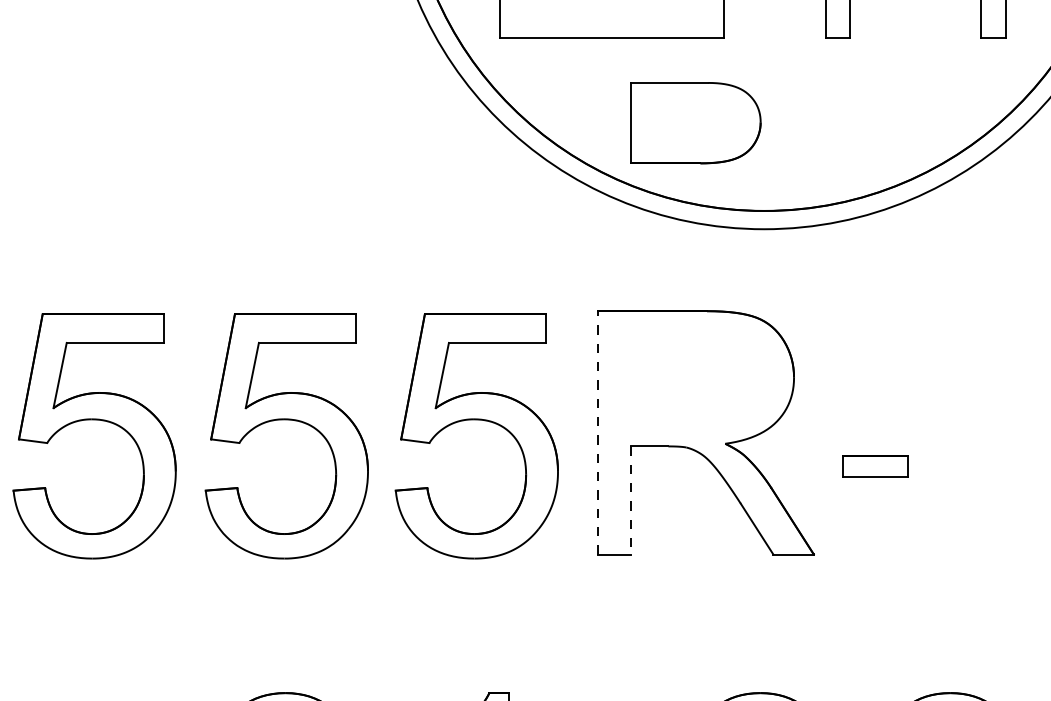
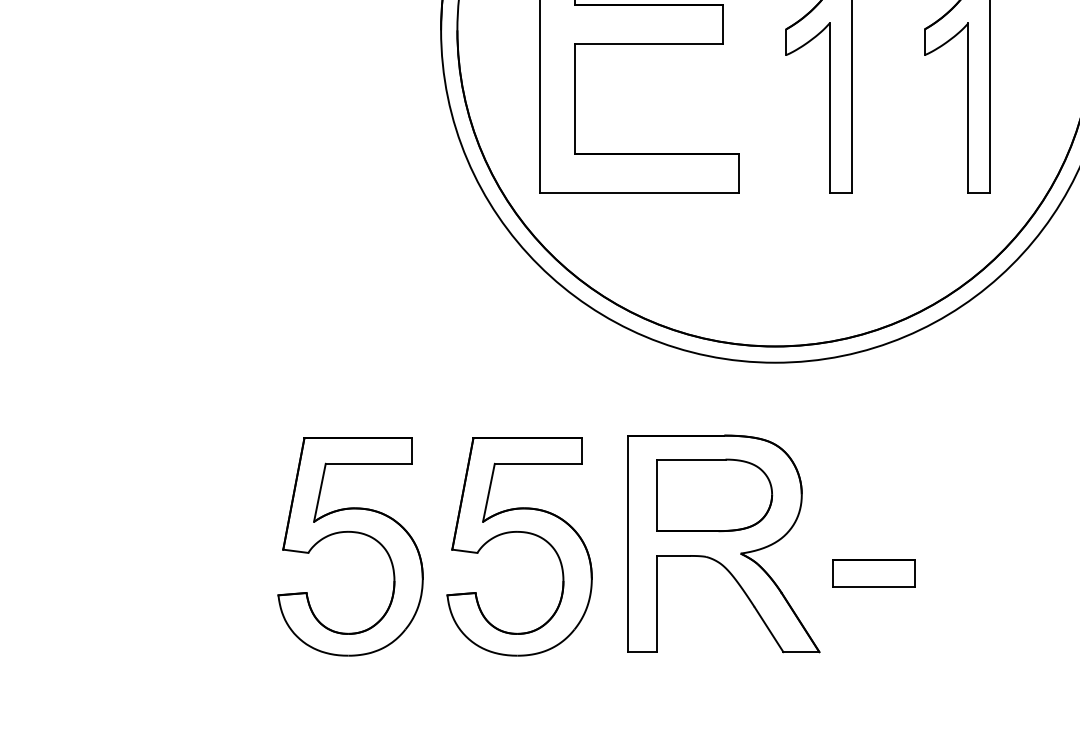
part: (695, 123) -> (714, 495), moved
part: (99, 421) -> (183, 533), removed
line: (598, 432) -> (627, 543), dashed -> solid
part: (874, 466) -> (873, 573), size x1.43
line: (630, 501) -> (656, 604), dashed -> solid

